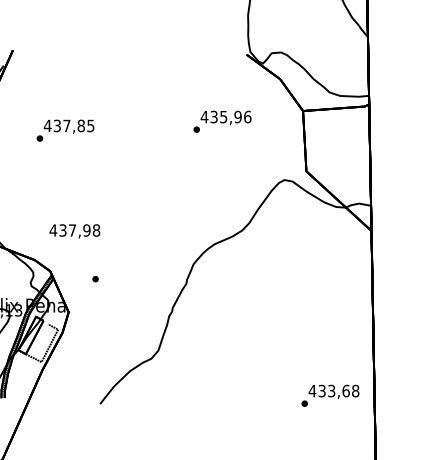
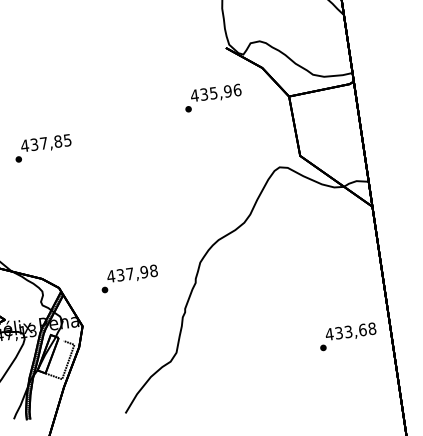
text: (222, 121) -> (213, 97), moved
text: (65, 130) -> (43, 148), moved
text: (74, 231) -> (132, 274), moved
text: (330, 395) -> (347, 336), moved

